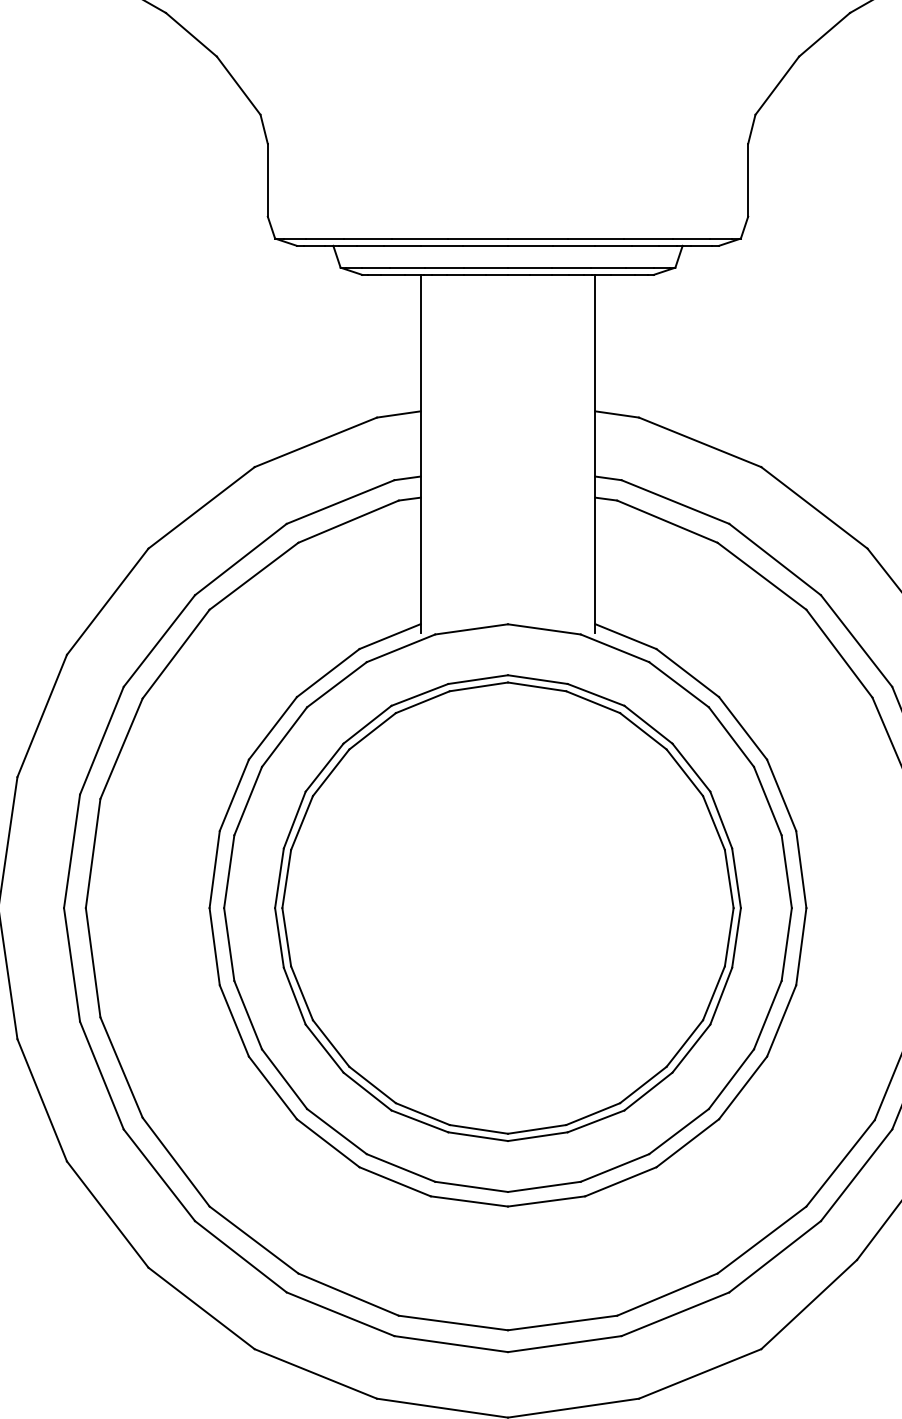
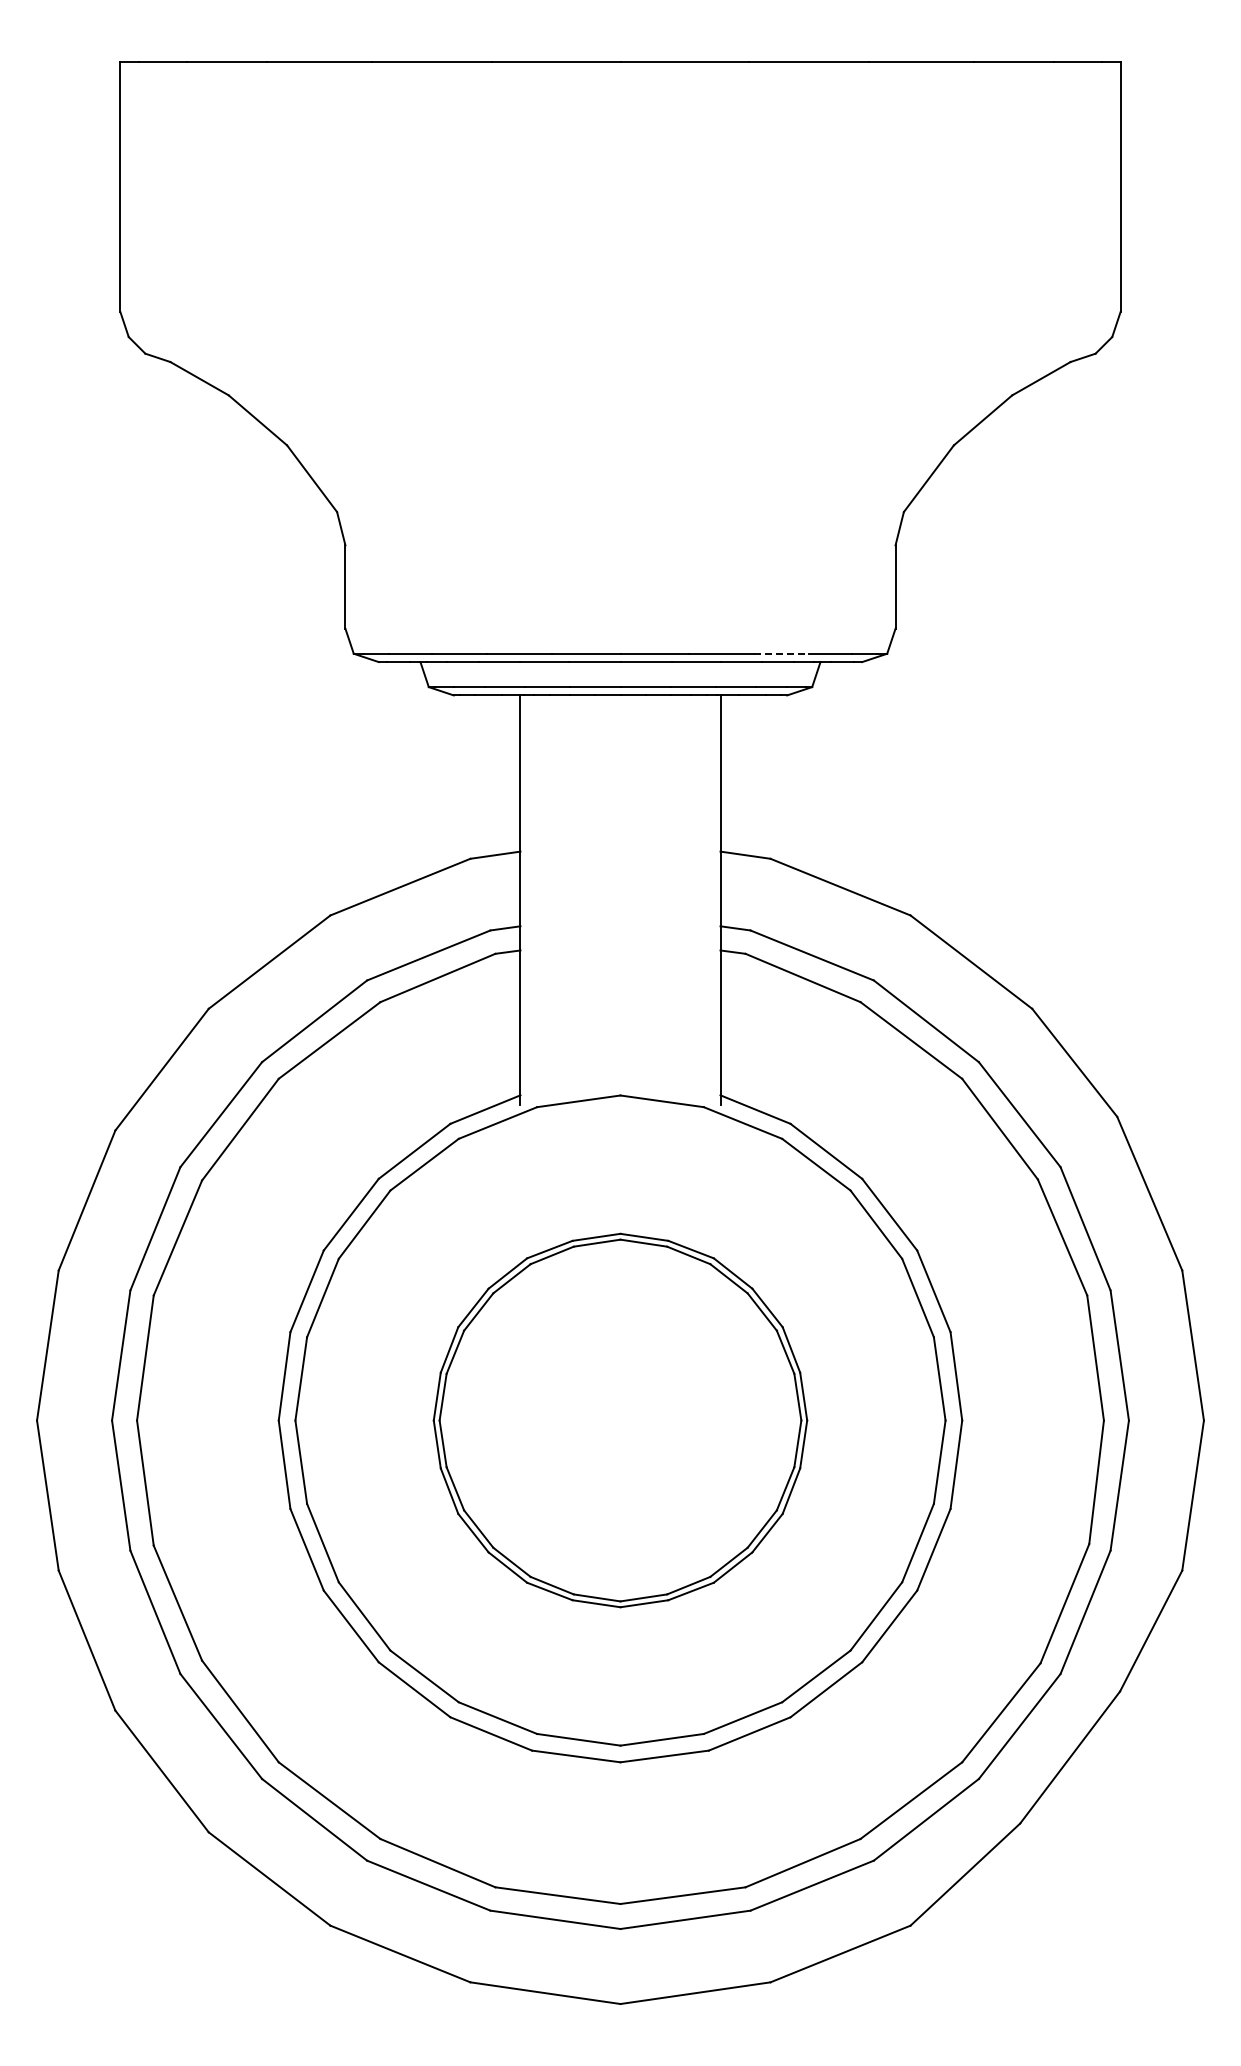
line: (648, 238) -> (781, 653), solid -> dashed
part: (508, 908) -> (620, 1420), size x0.7

